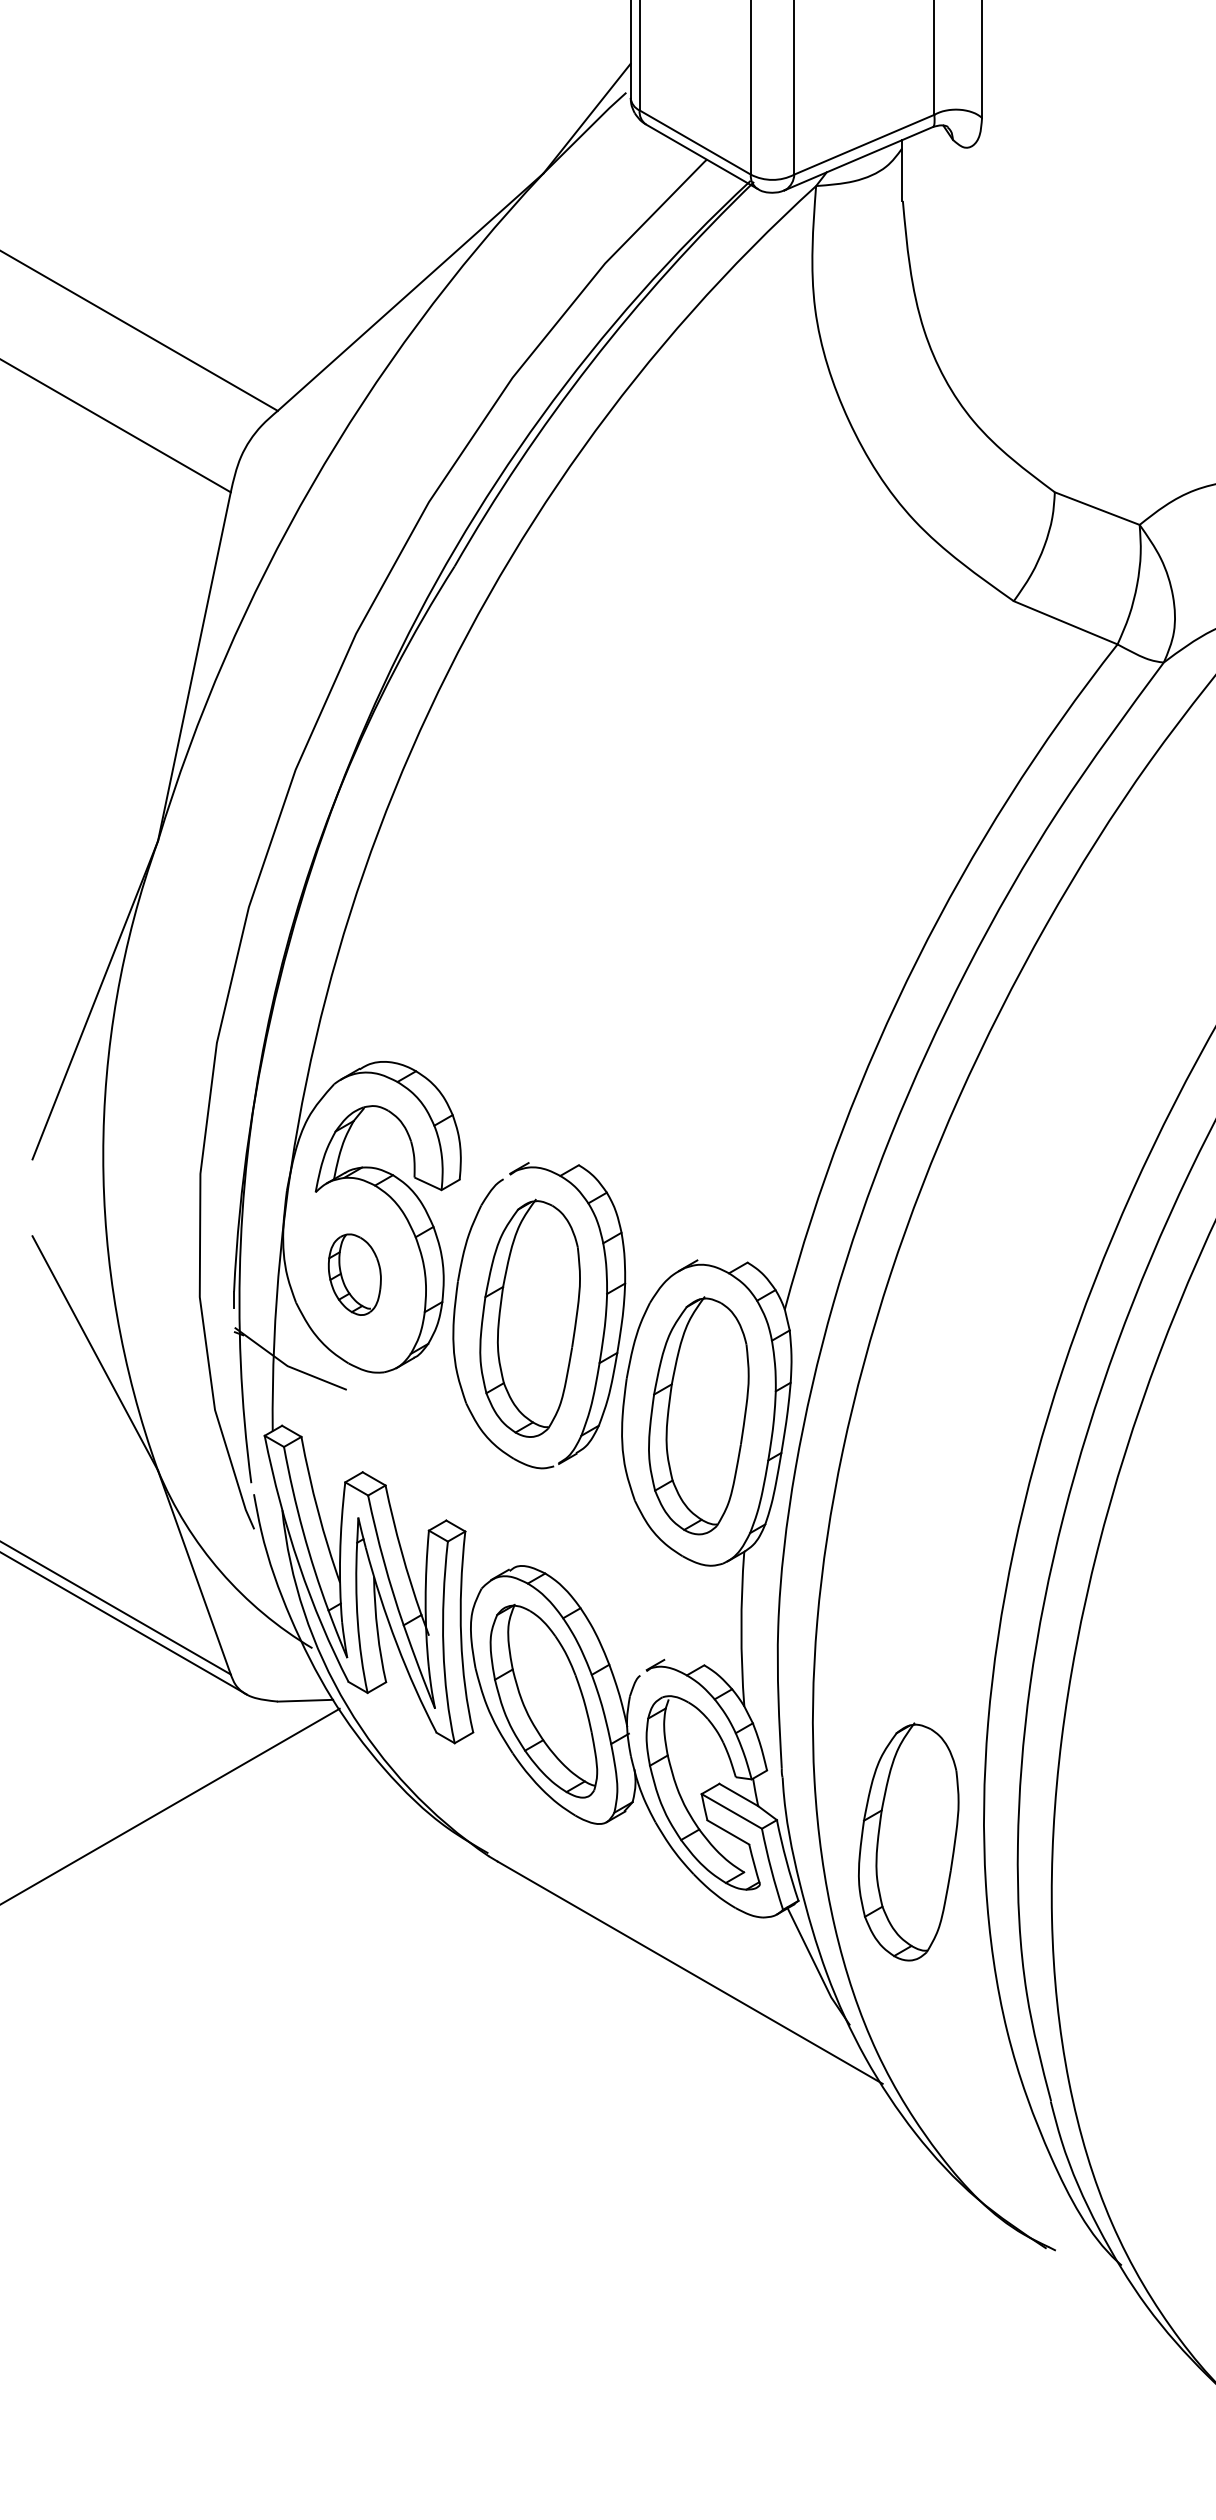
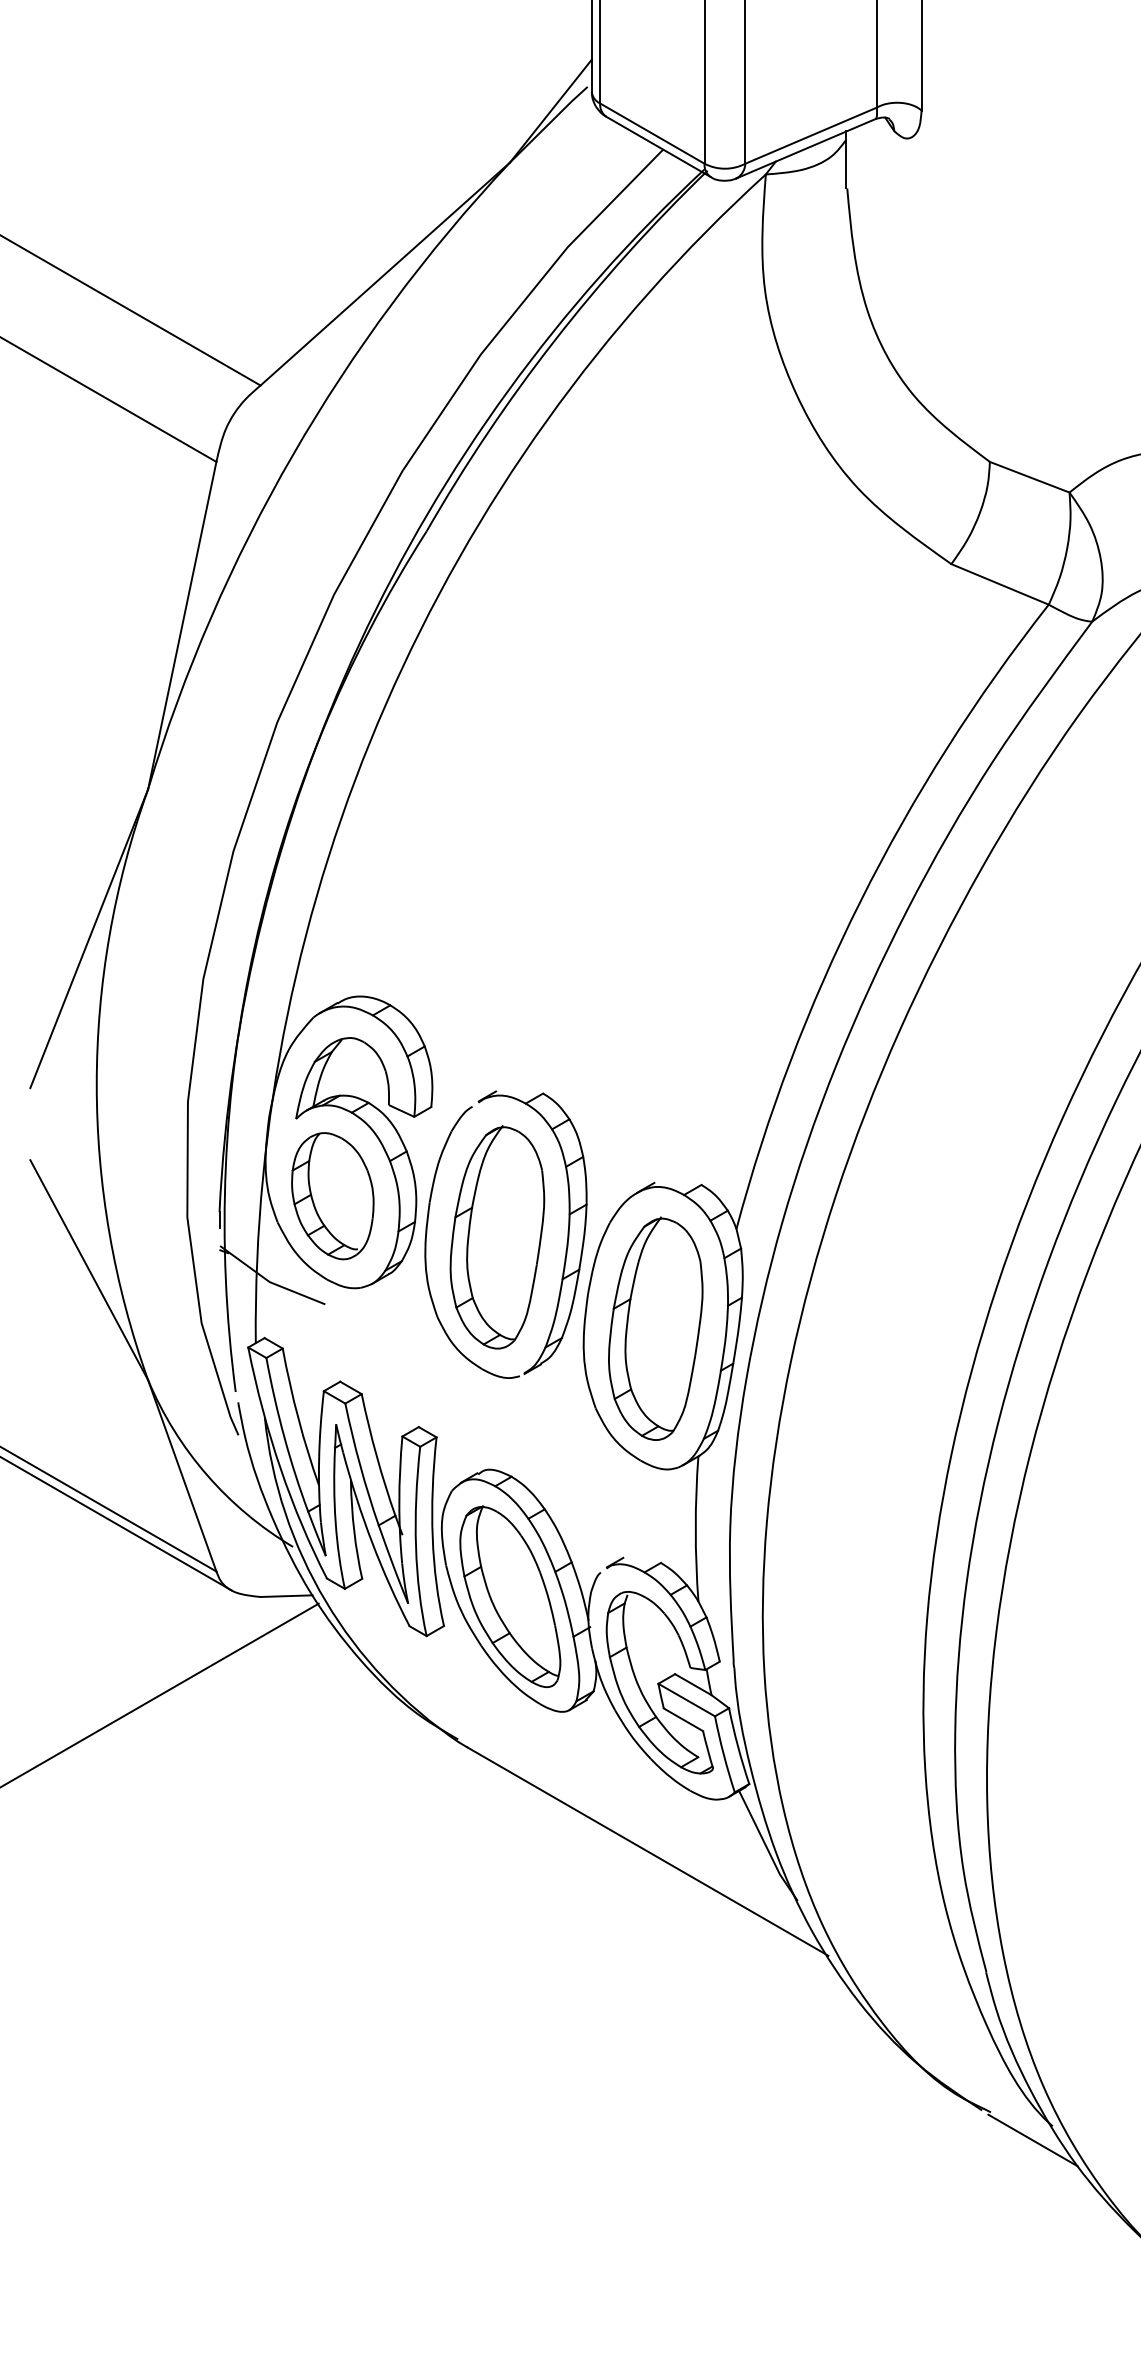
part: (354, 1274) -> (332, 1196), size x1.67
part: (908, 1841) -> (852, 1728), removed
line: (1100, 2280) -> (1032, 2140), added

